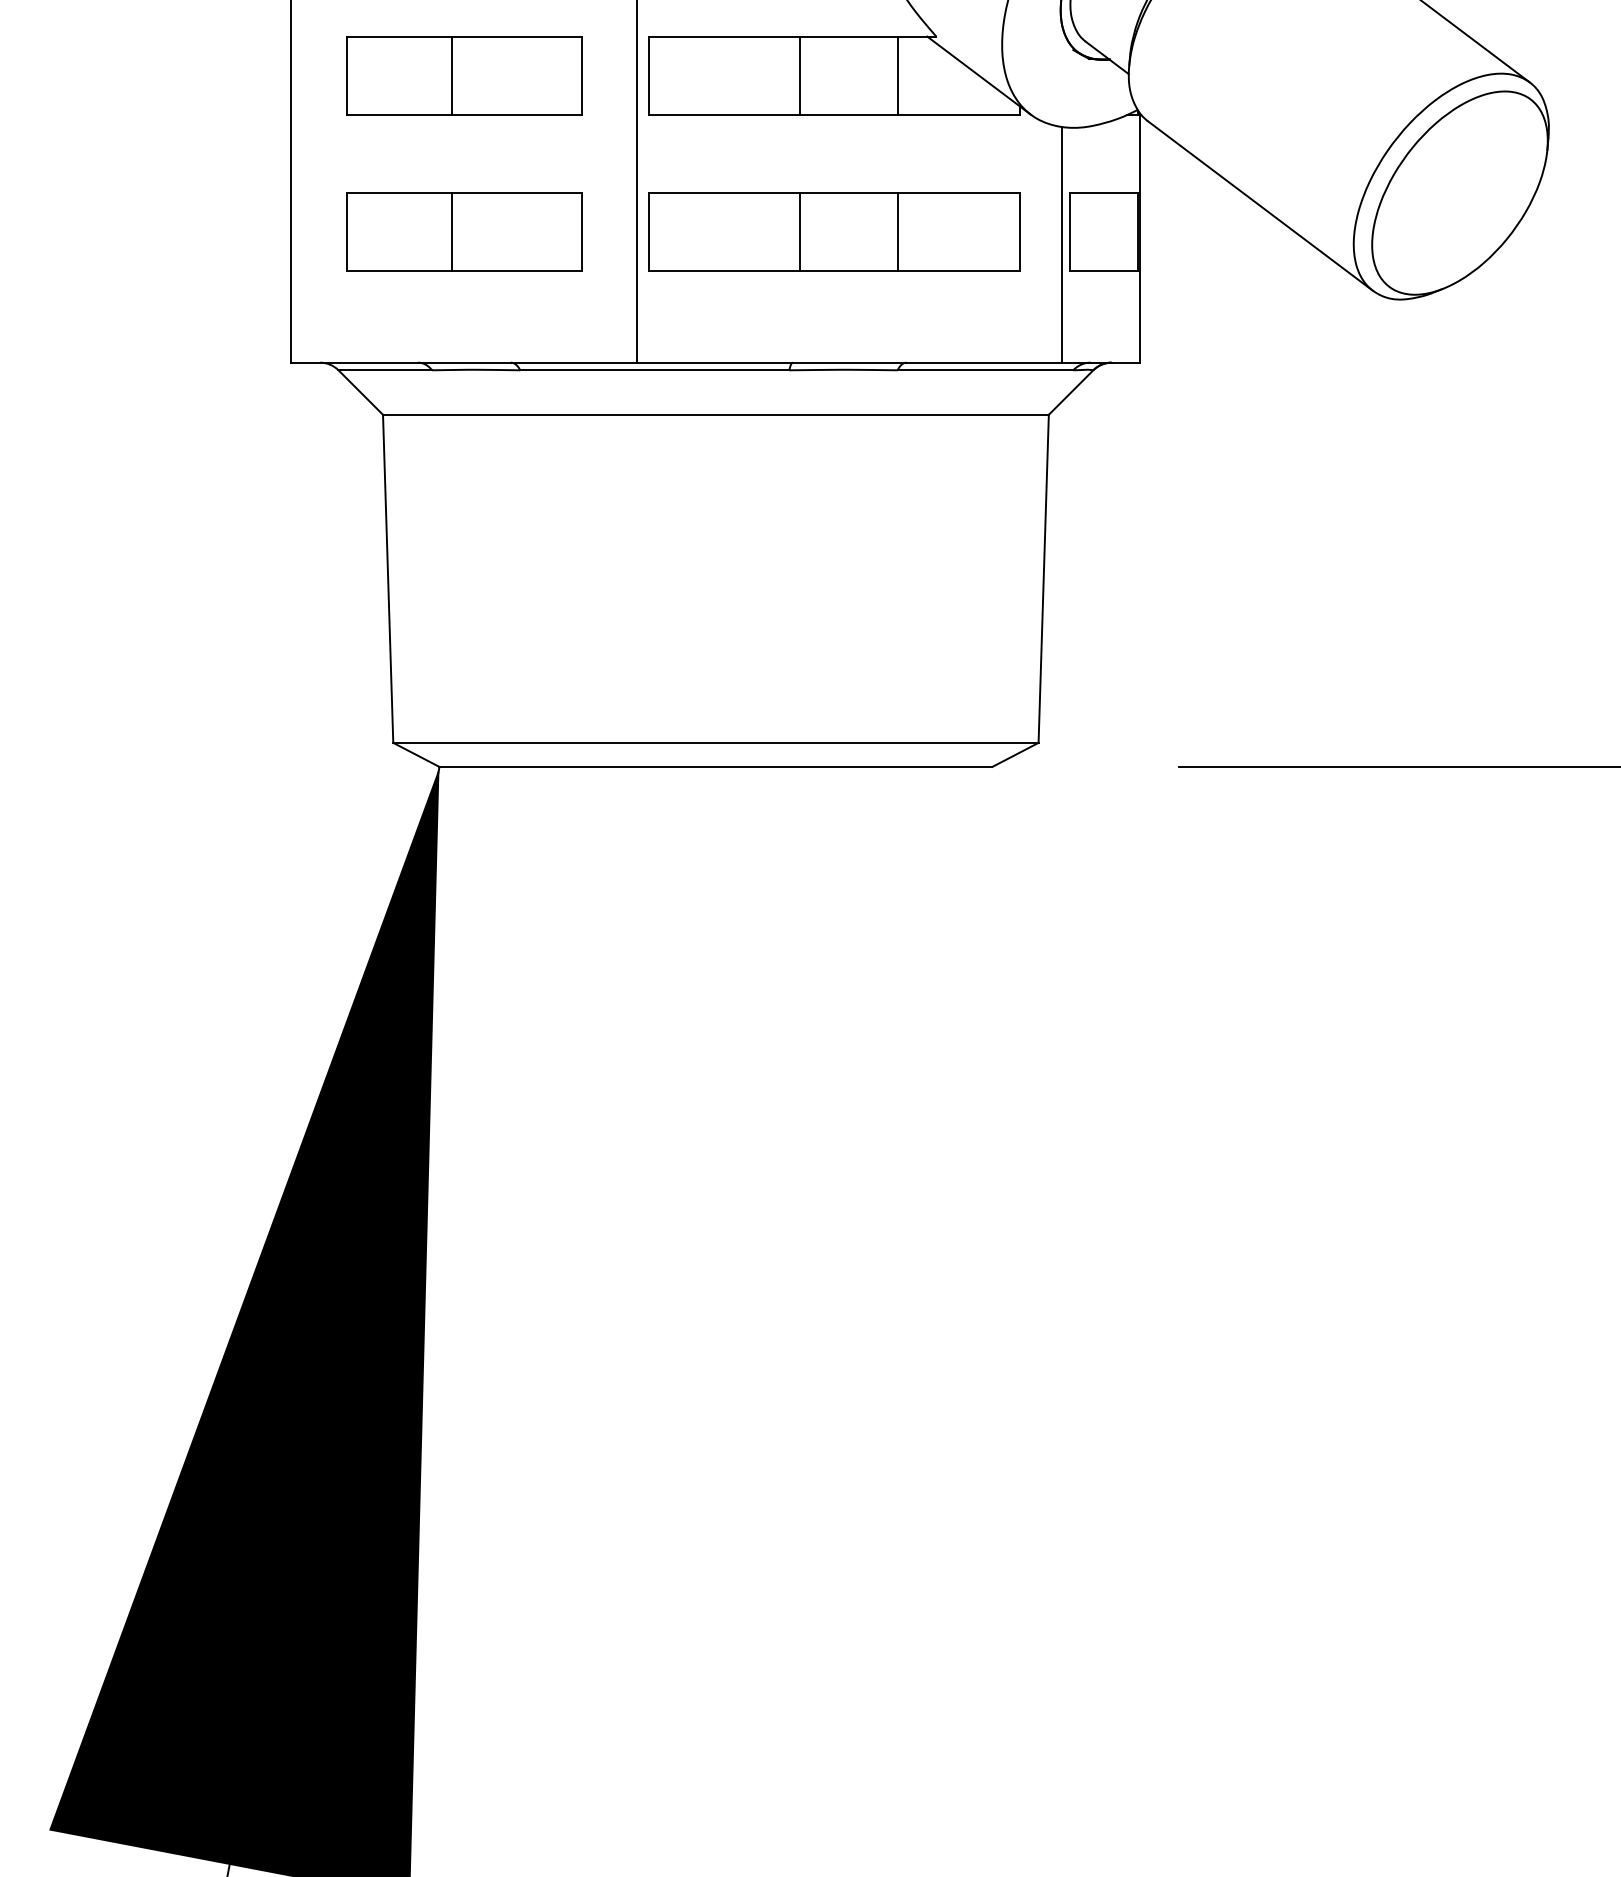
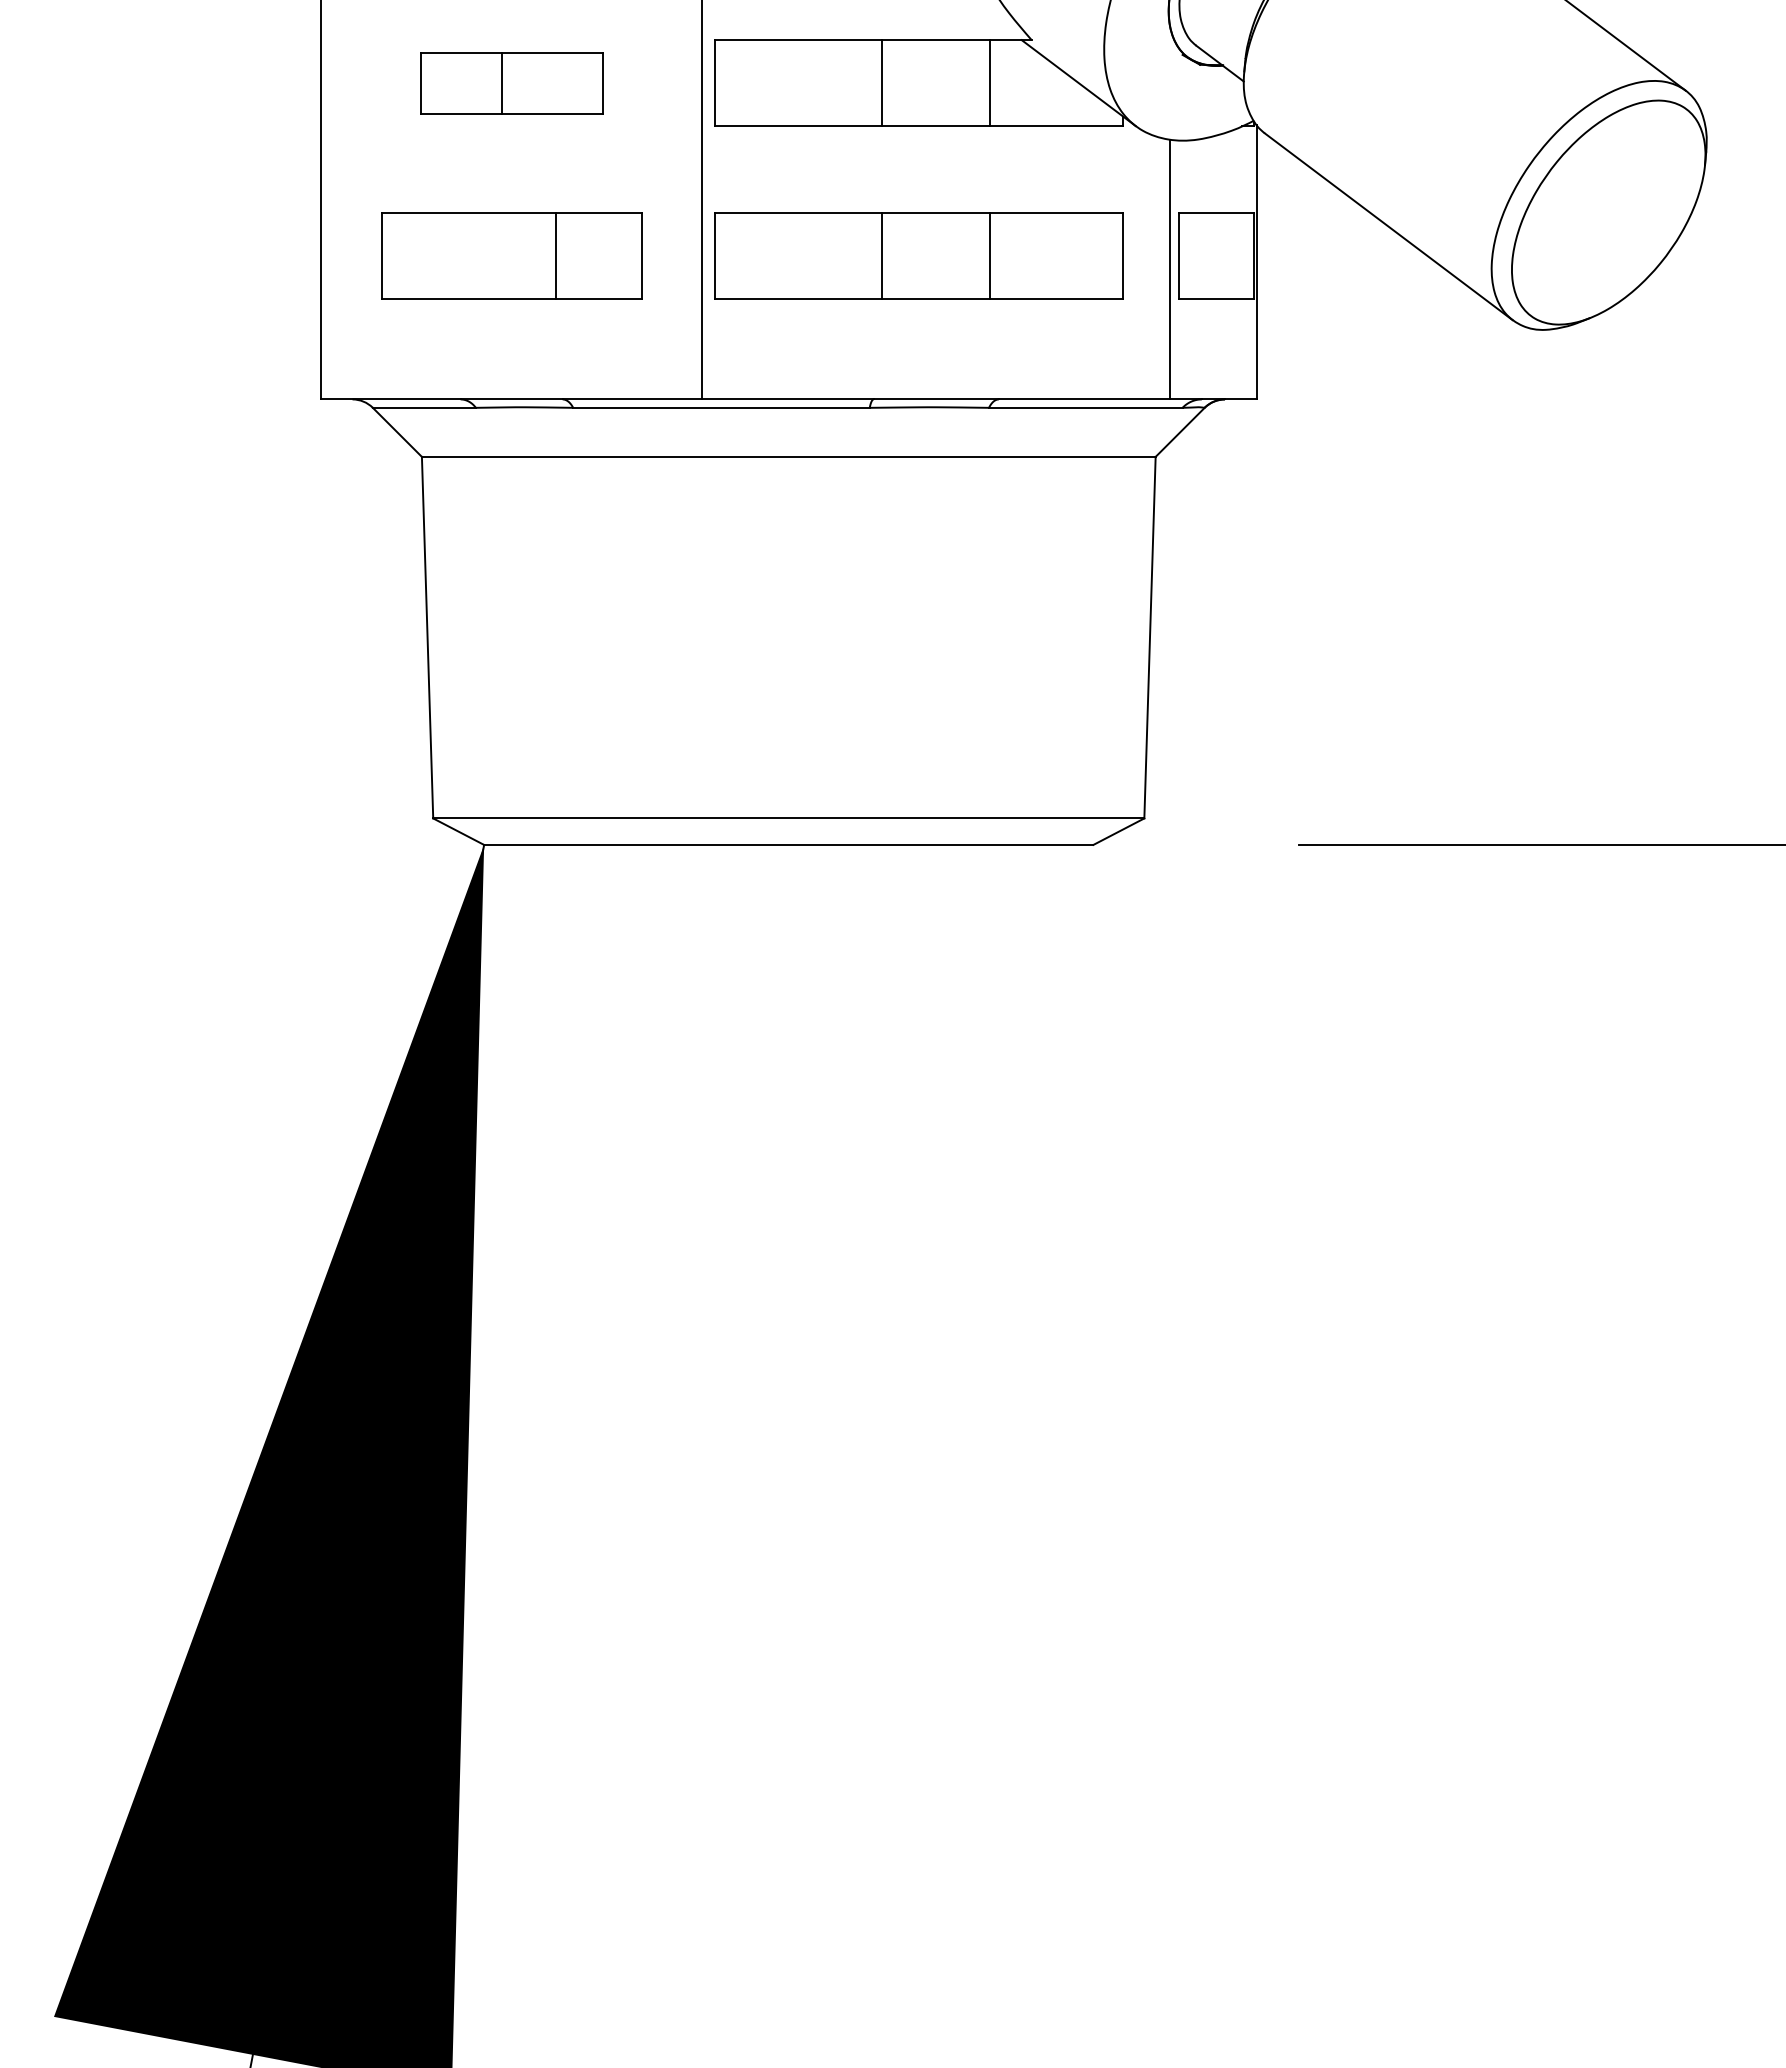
part: (464, 75) -> (511, 82), size x0.7
line: (452, 232) -> (555, 255), moved

